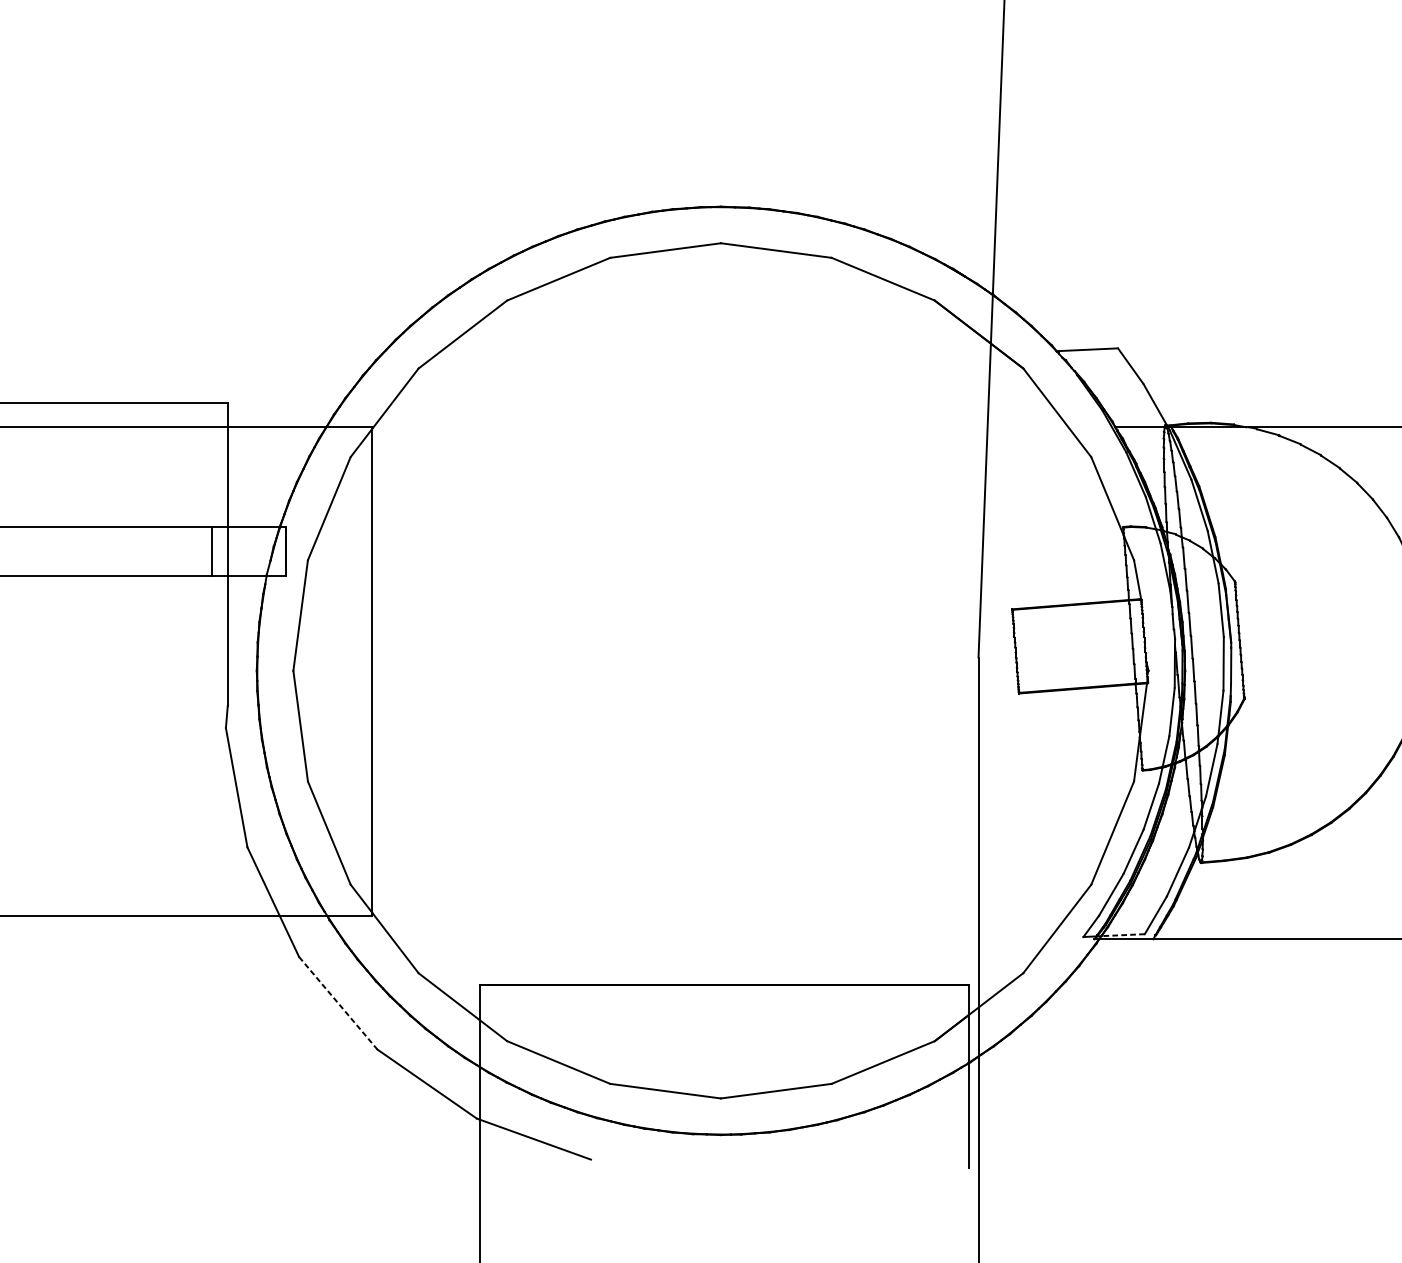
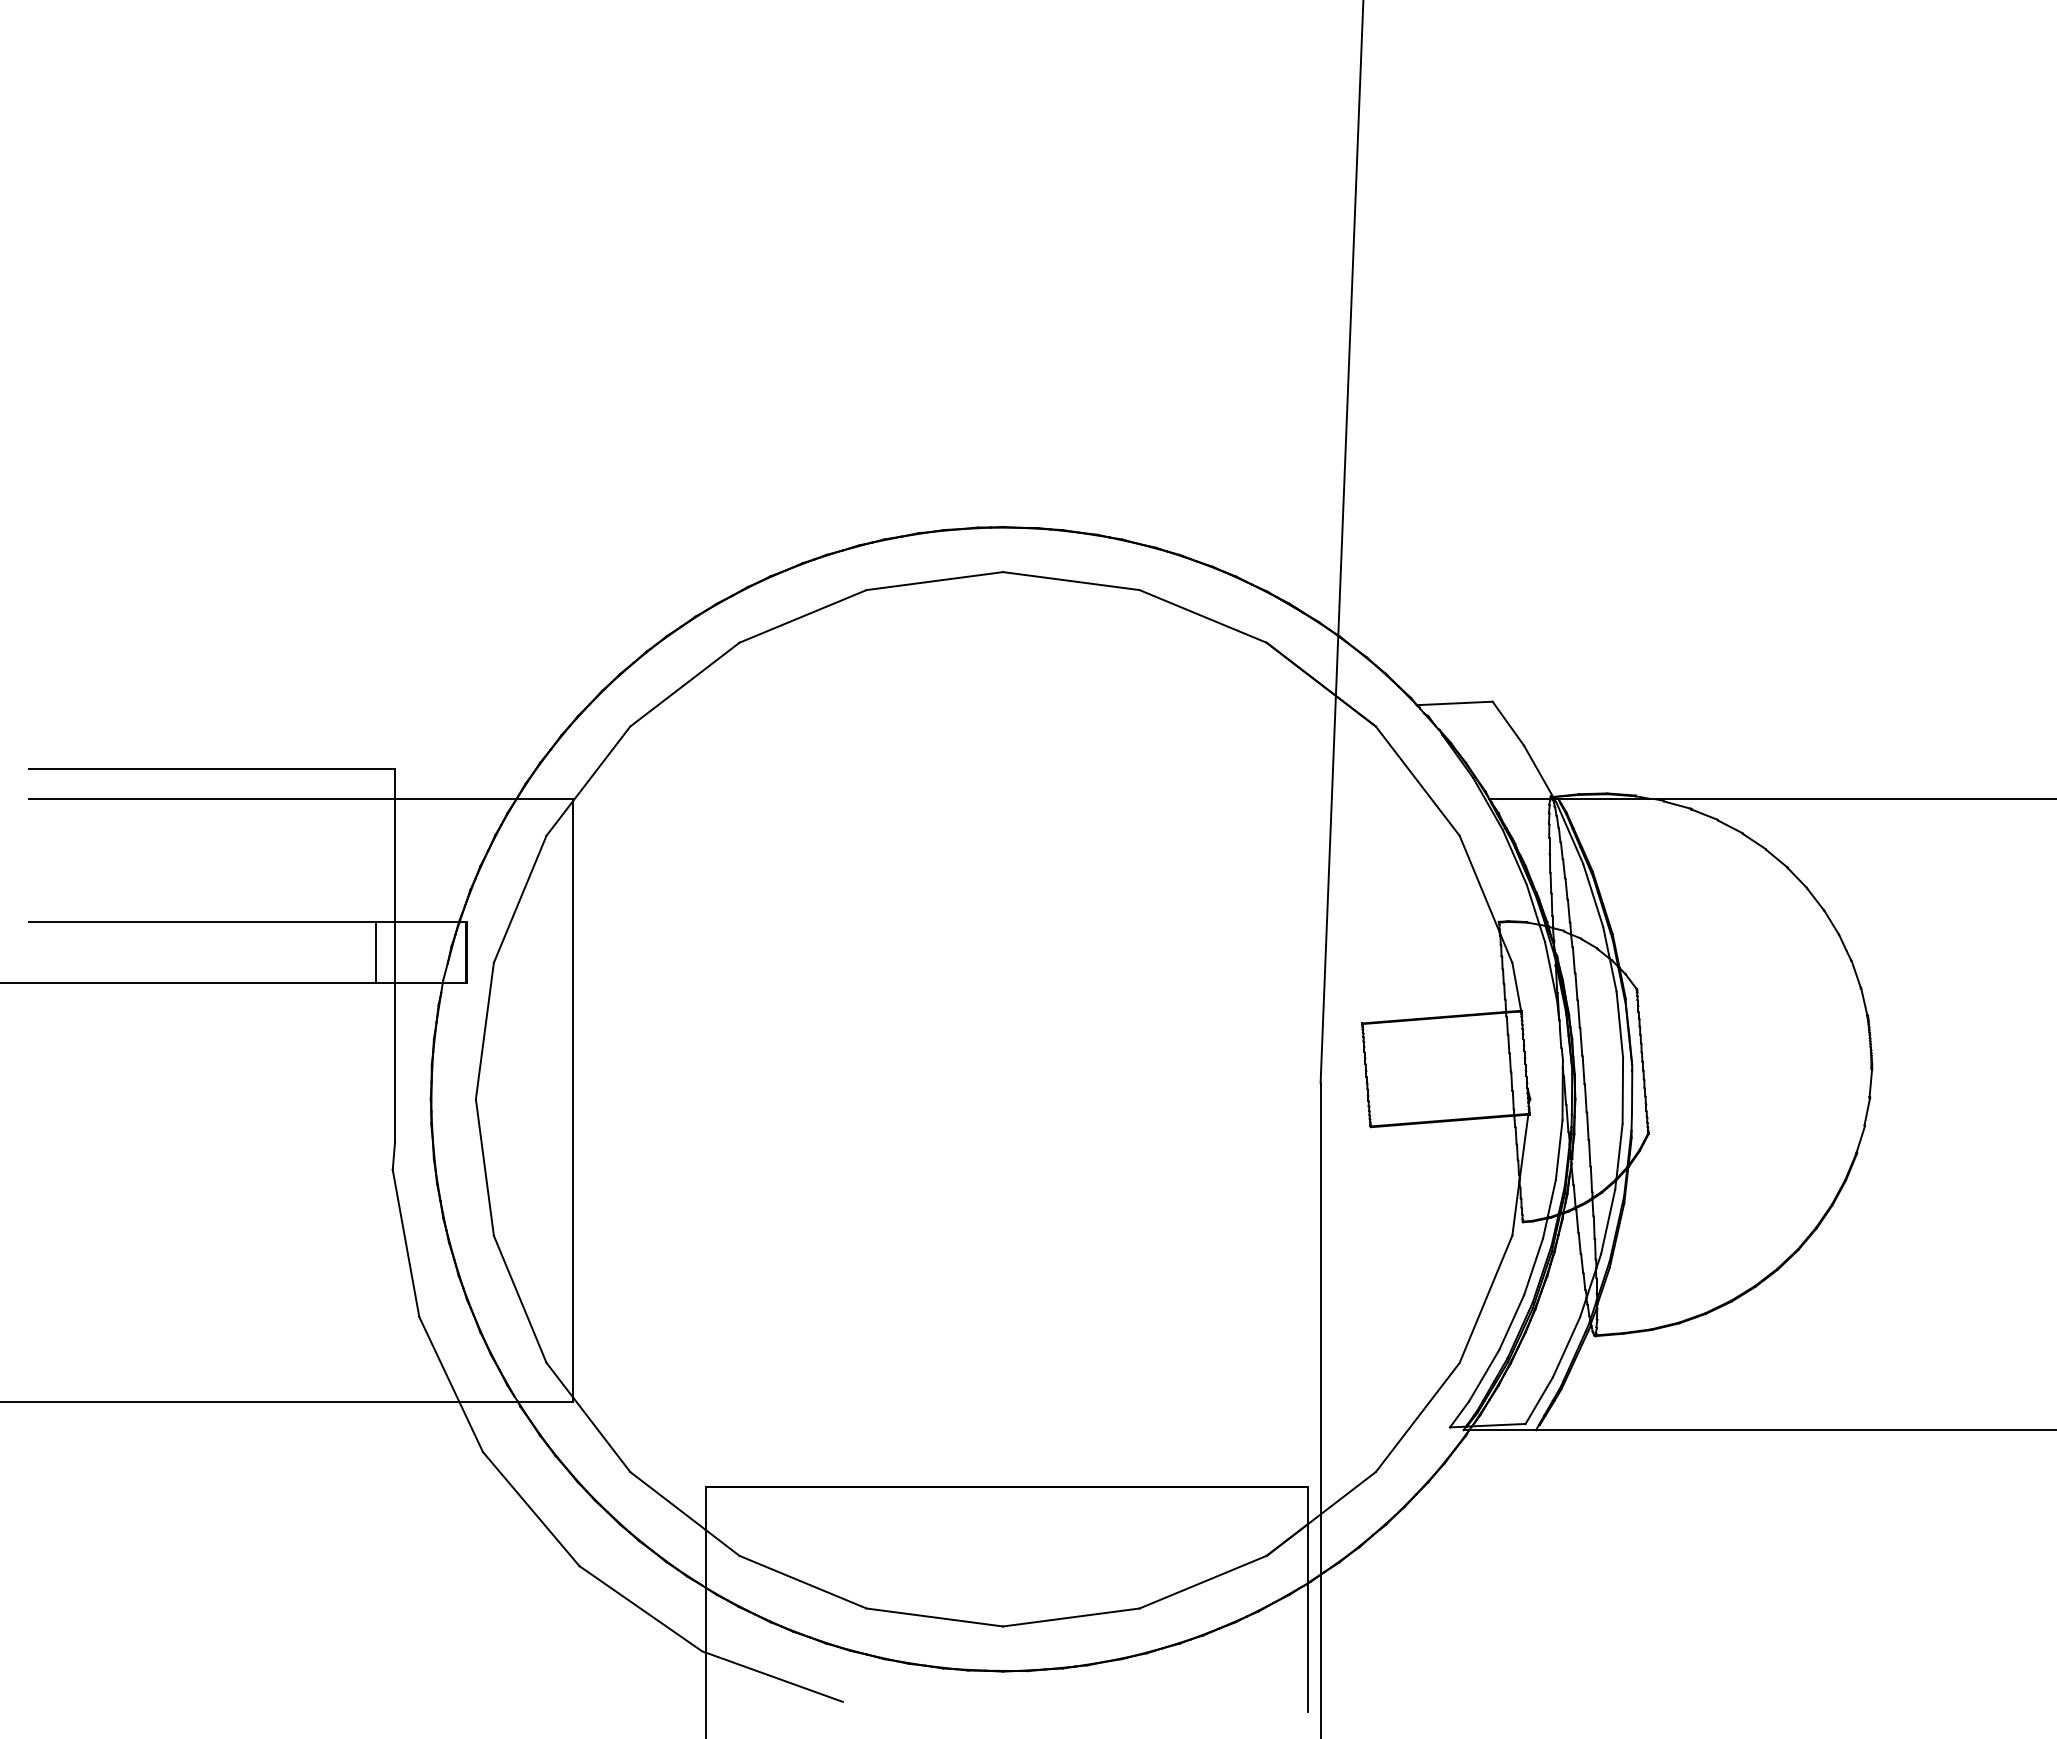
line: (1122, 935) -> (1498, 1425), dashed -> solid
line: (338, 1003) -> (531, 1509), dashed -> solid

